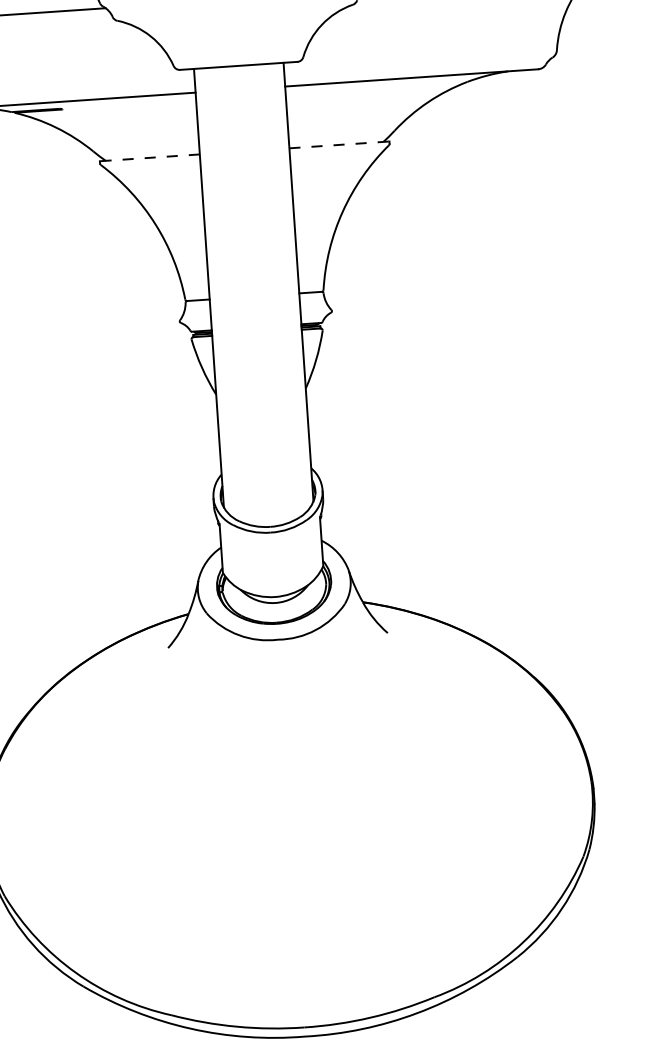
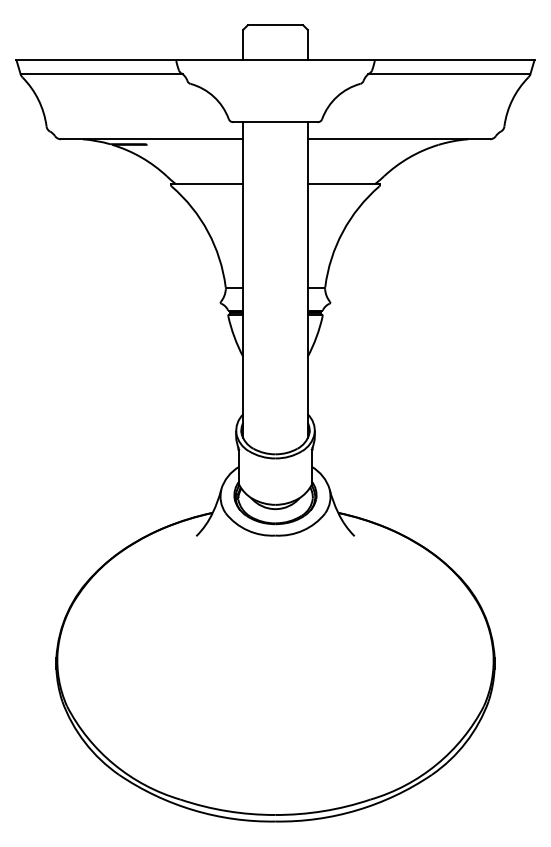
line: (340, 144) -> (344, 183), dashed -> solid
line: (148, 157) -> (206, 183), dashed -> solid

